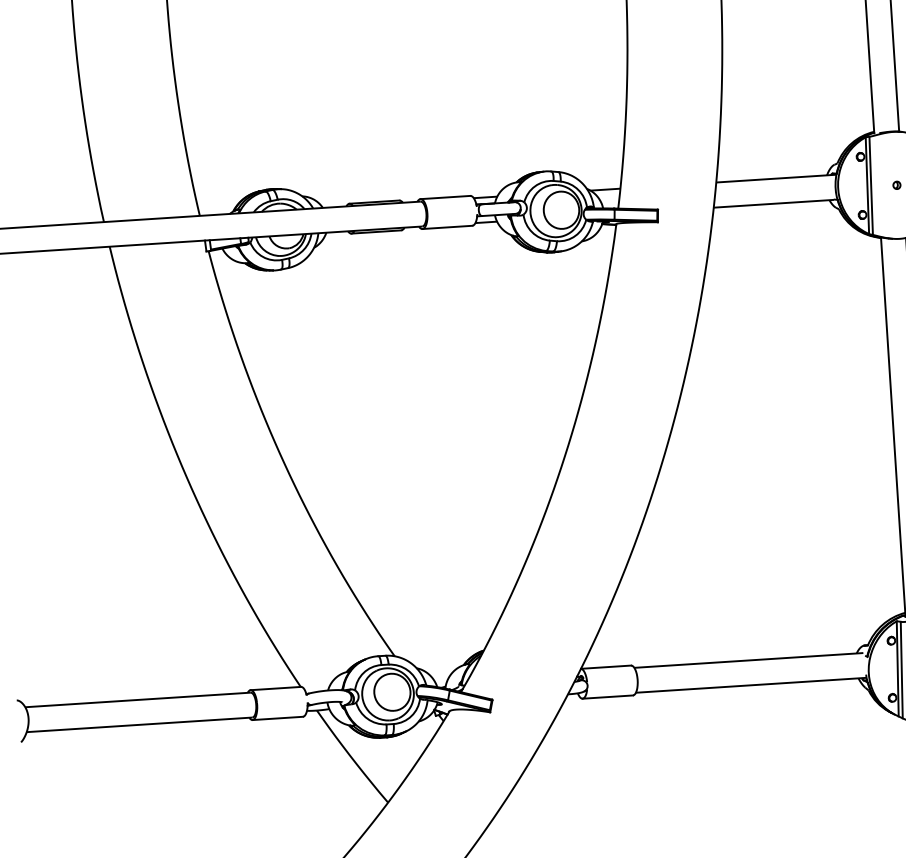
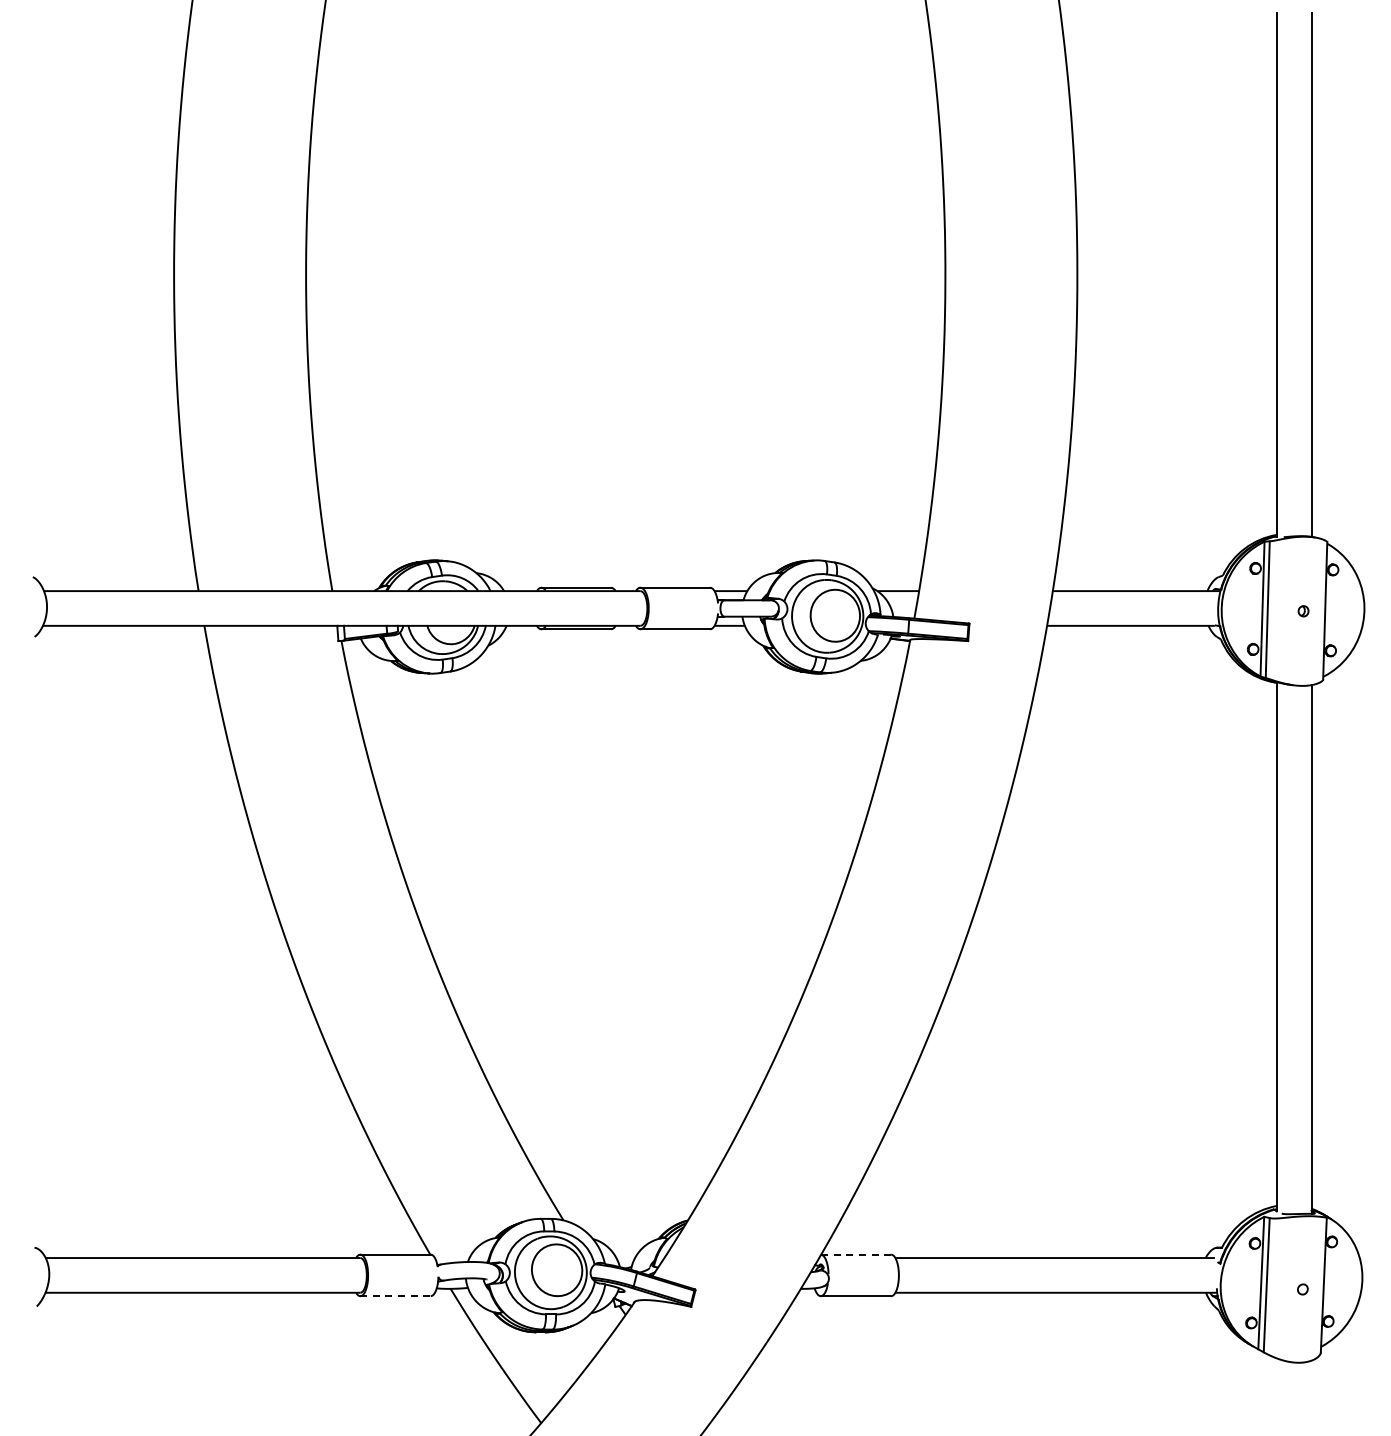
line: (606, 667) -> (856, 1254), solid -> dashed
line: (278, 718) -> (396, 1296), solid -> dashed

